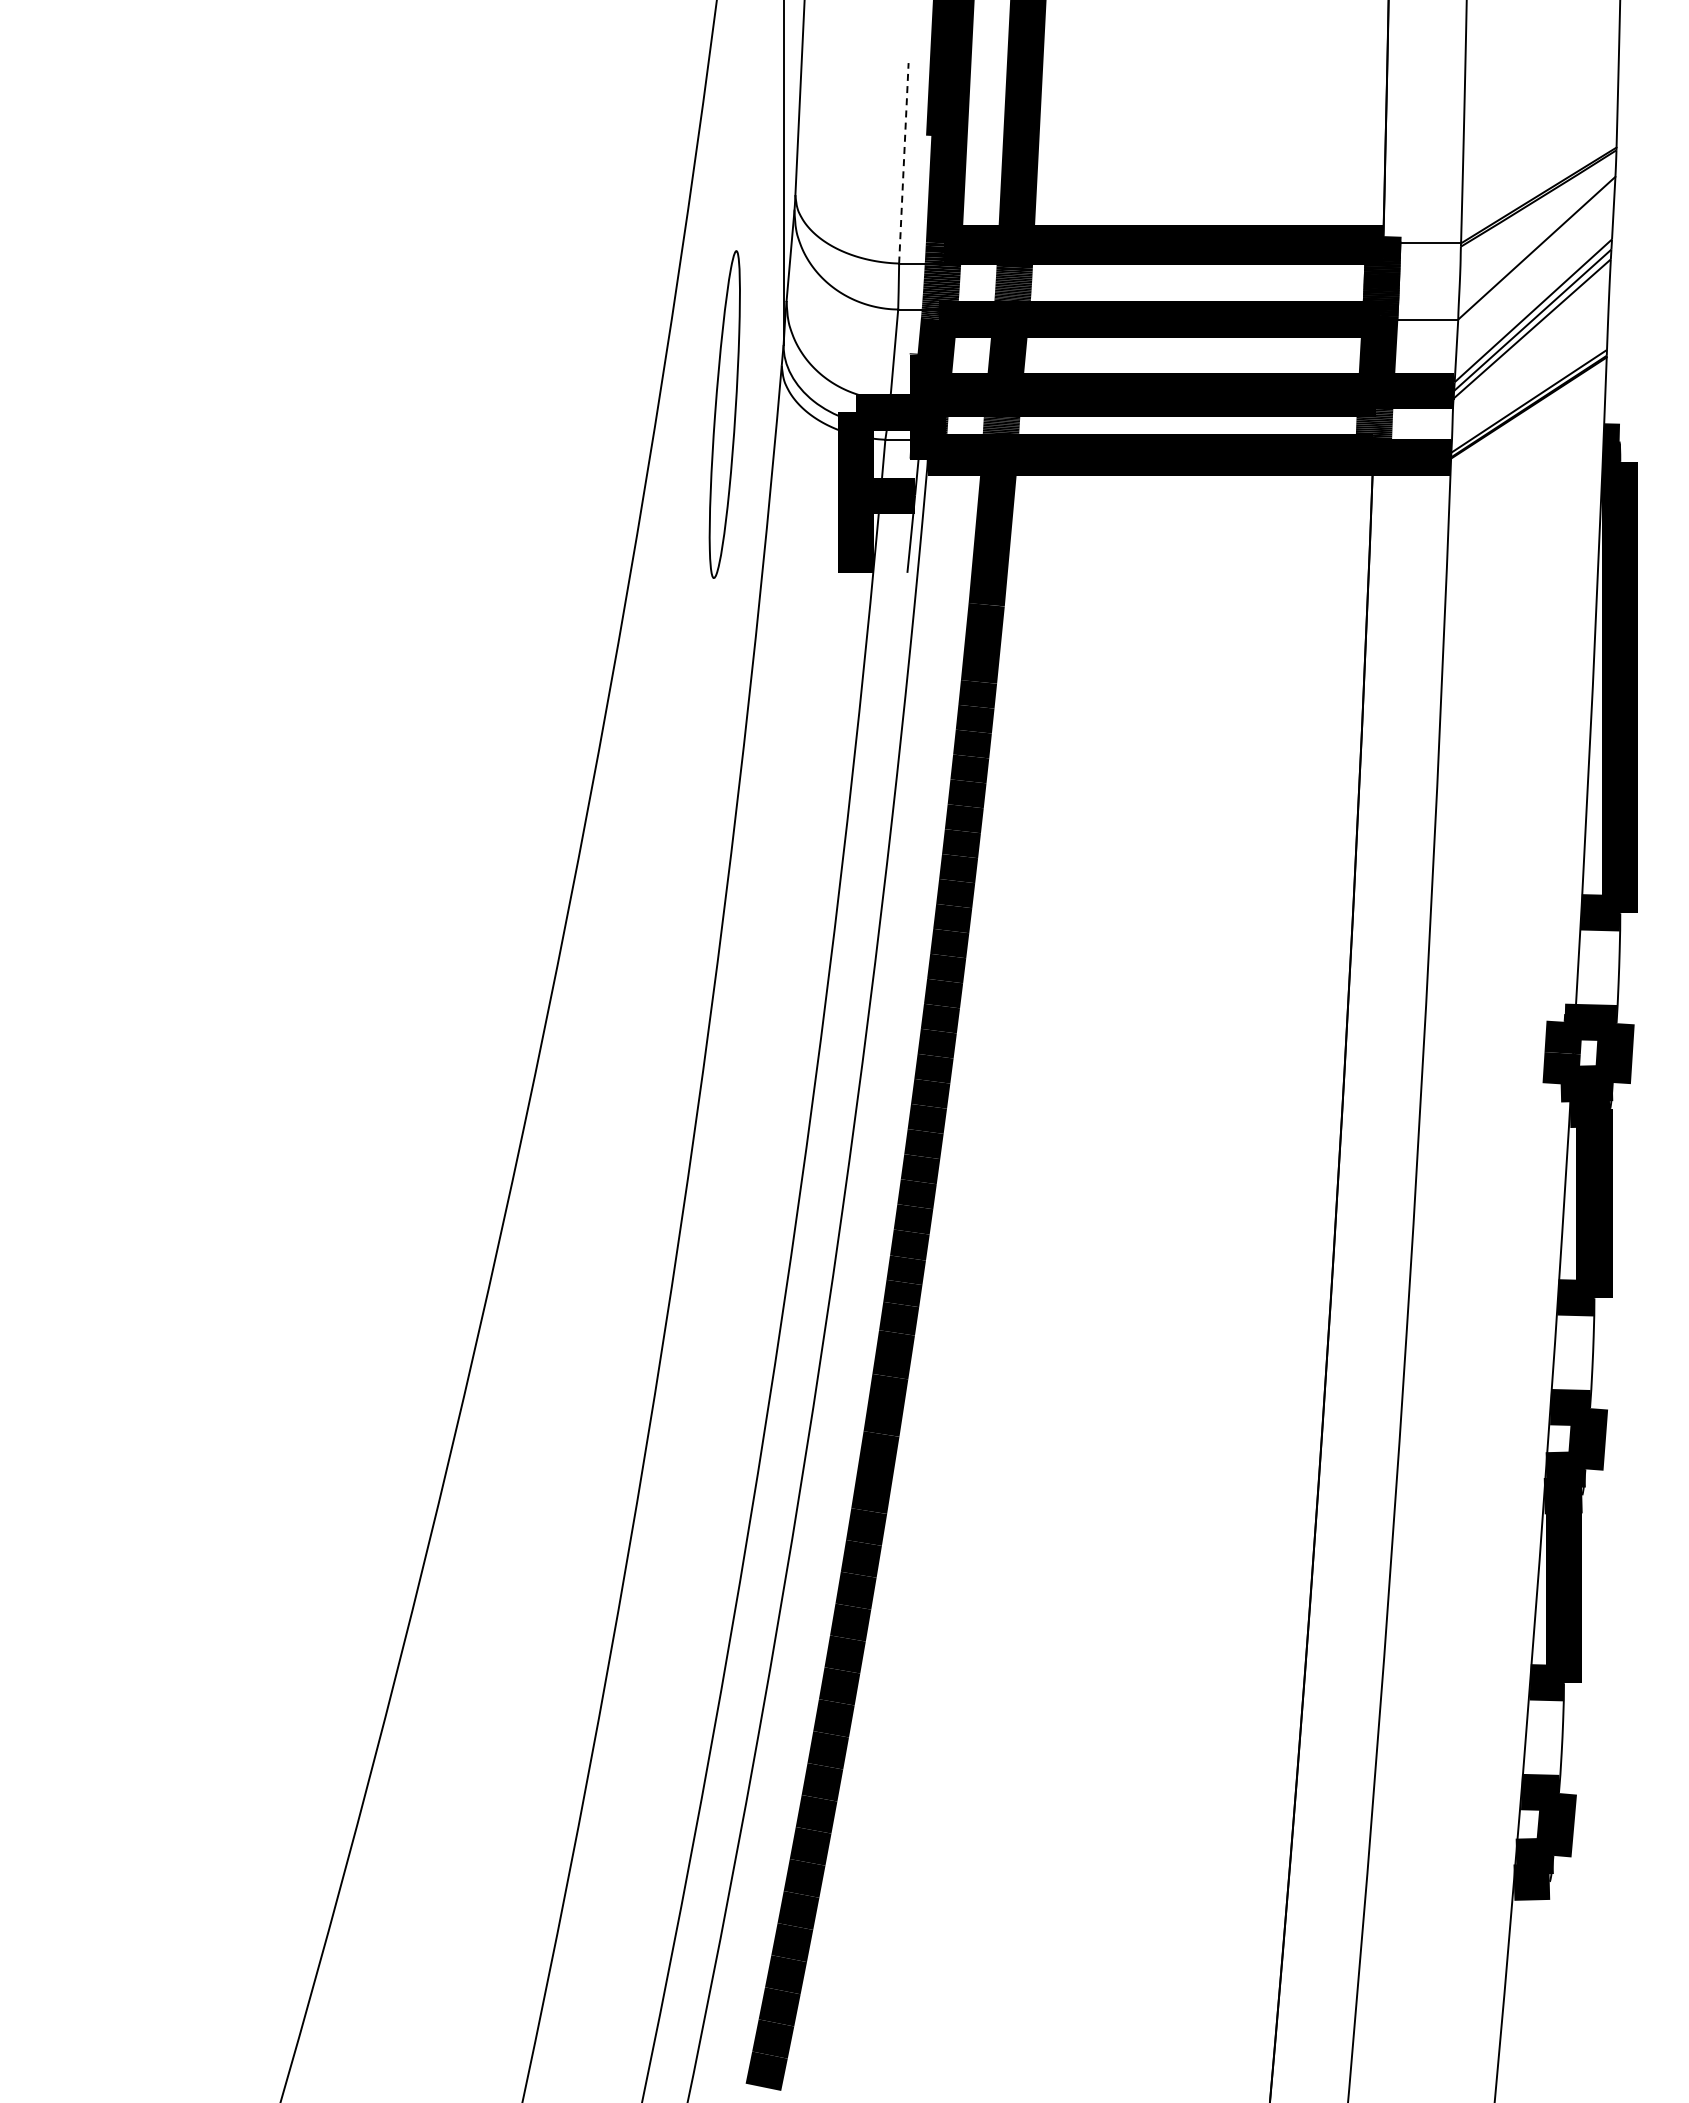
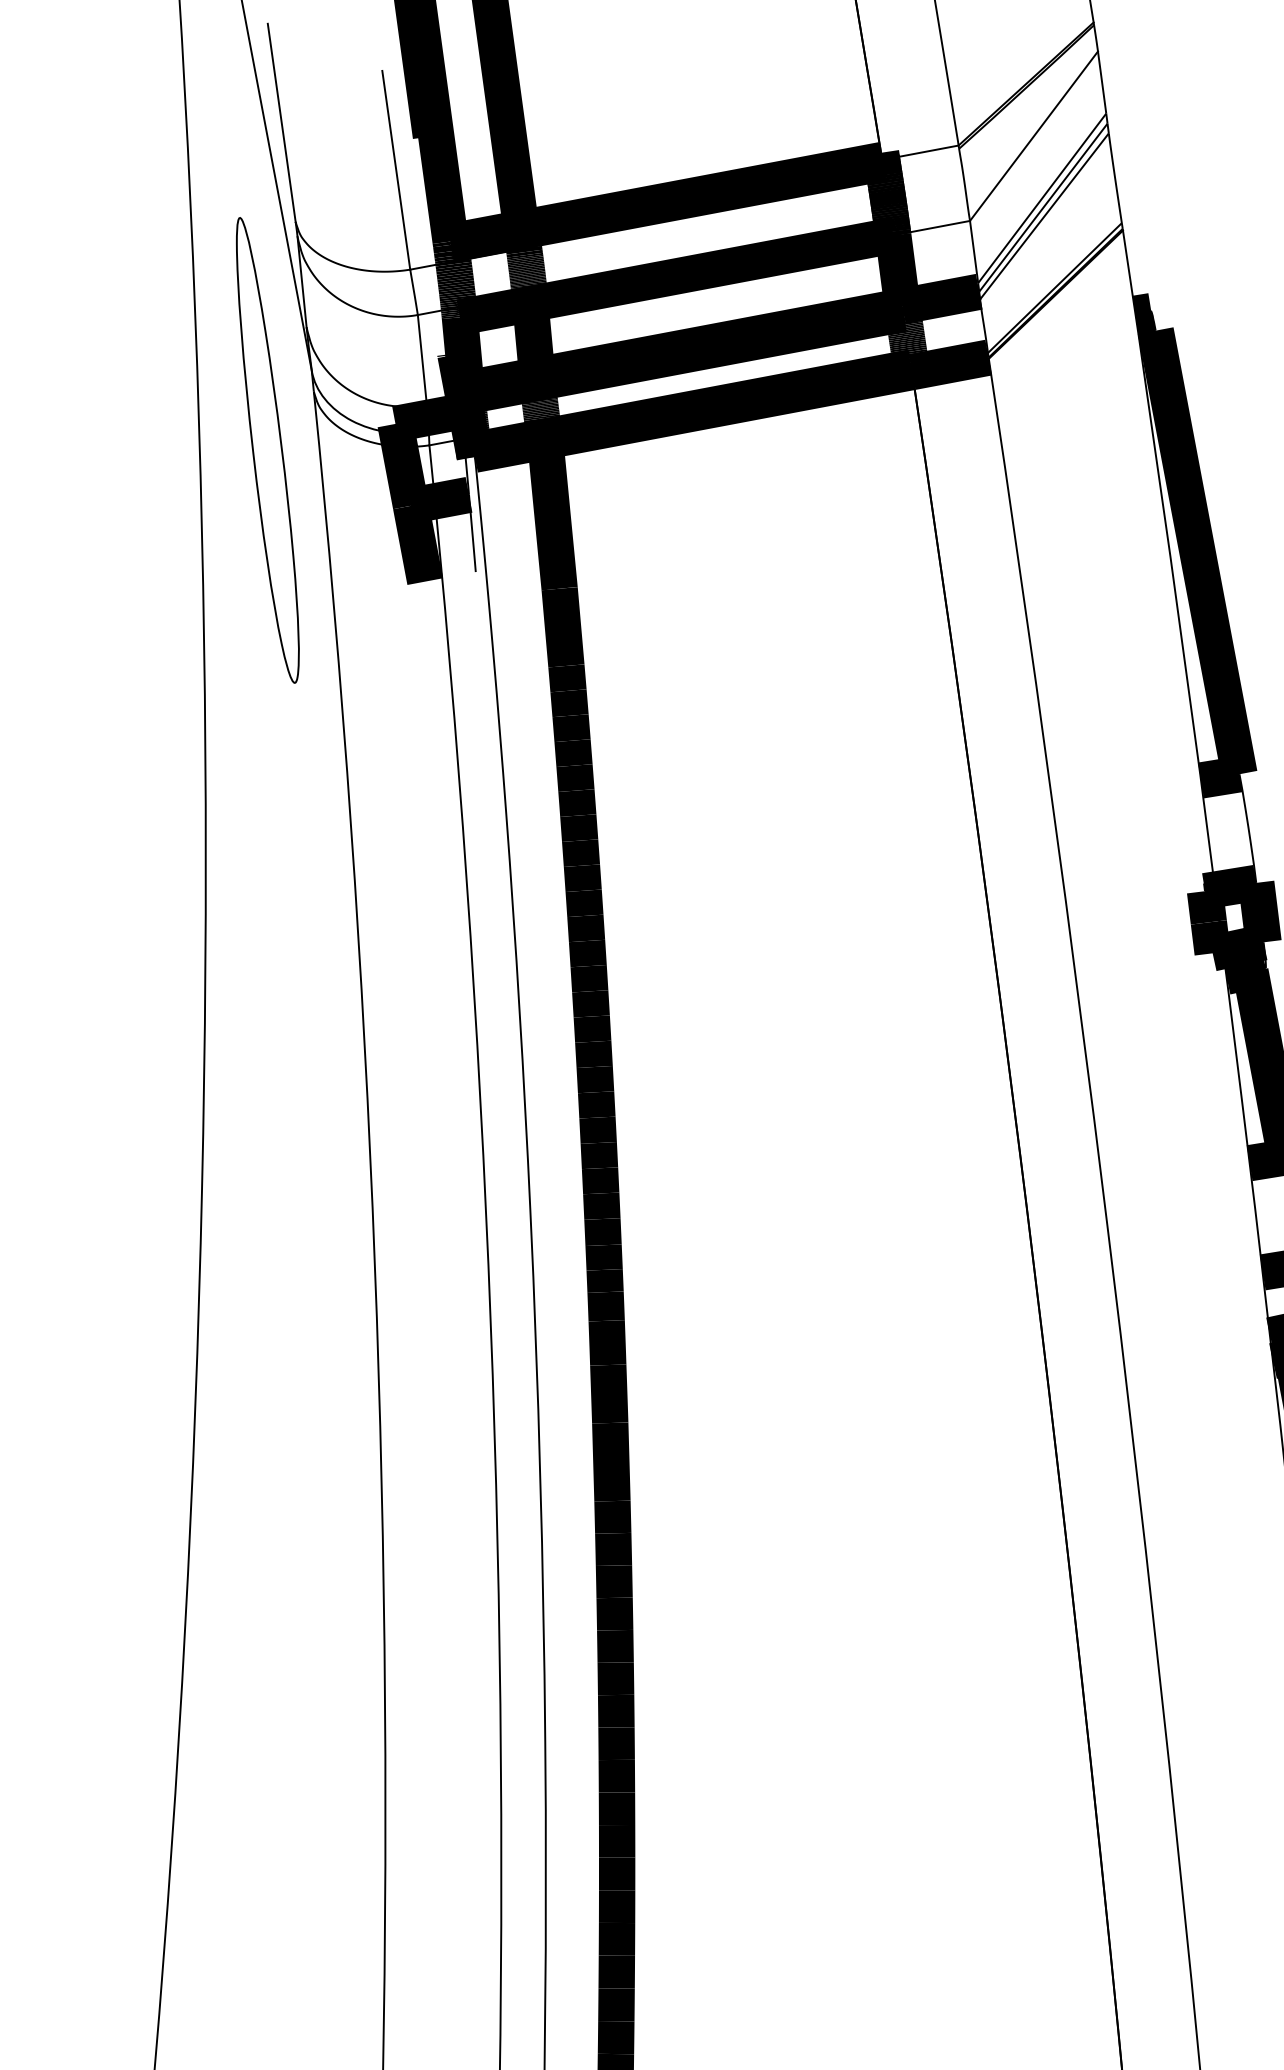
line: (903, 162) -> (395, 169), dashed -> solid
part: (724, 414) -> (266, 450), size x1.43

